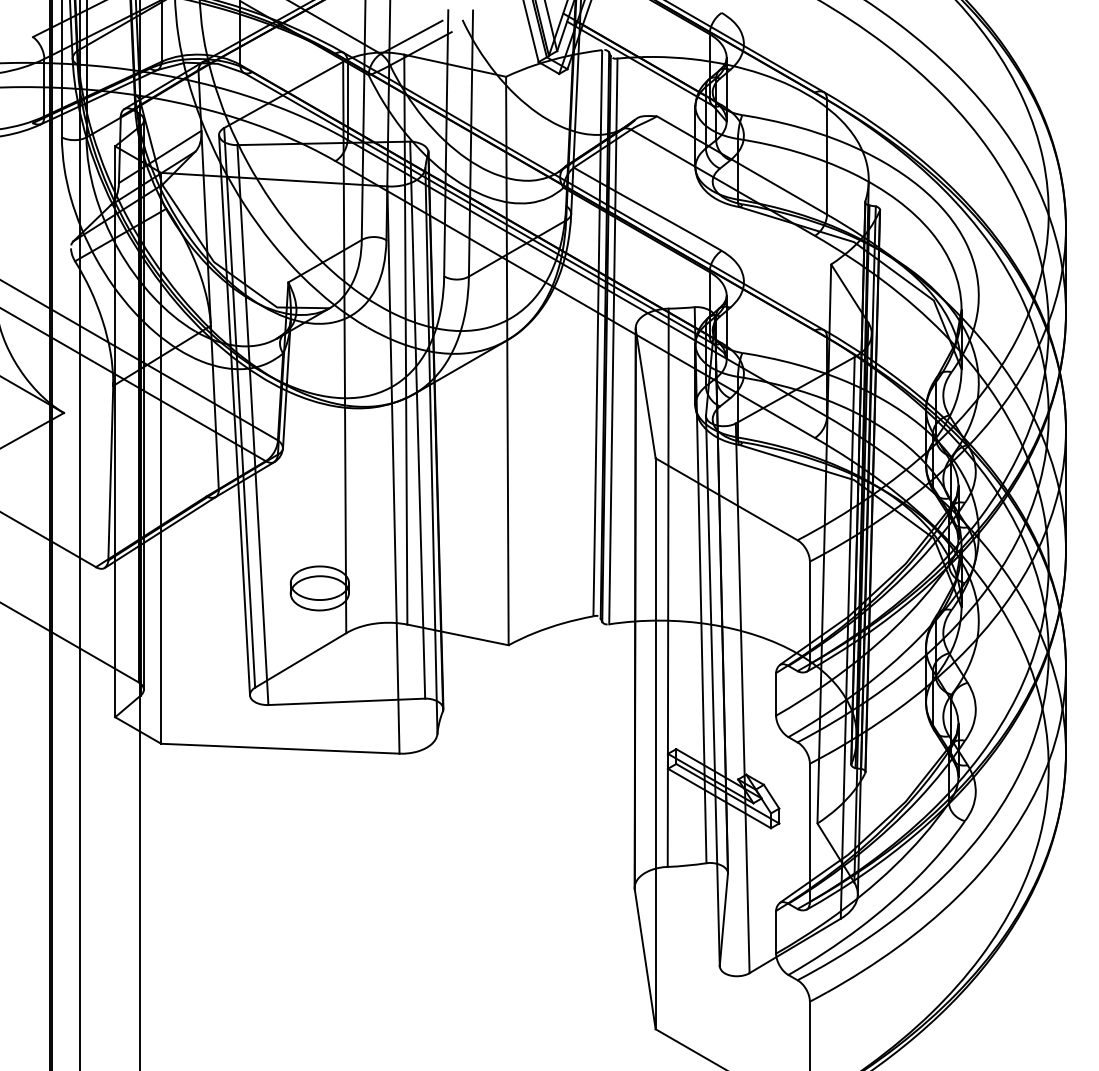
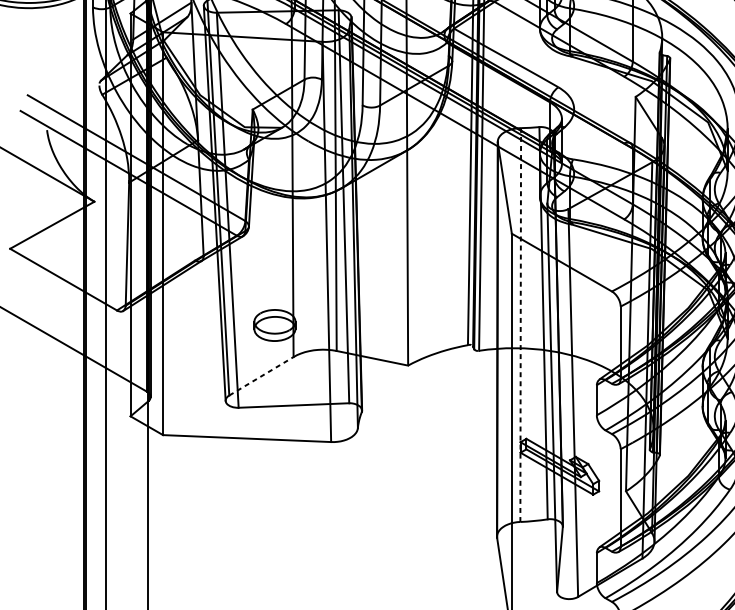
line: (668, 587) -> (520, 324), solid -> dashed
line: (301, 660) -> (261, 376), solid -> dashed

